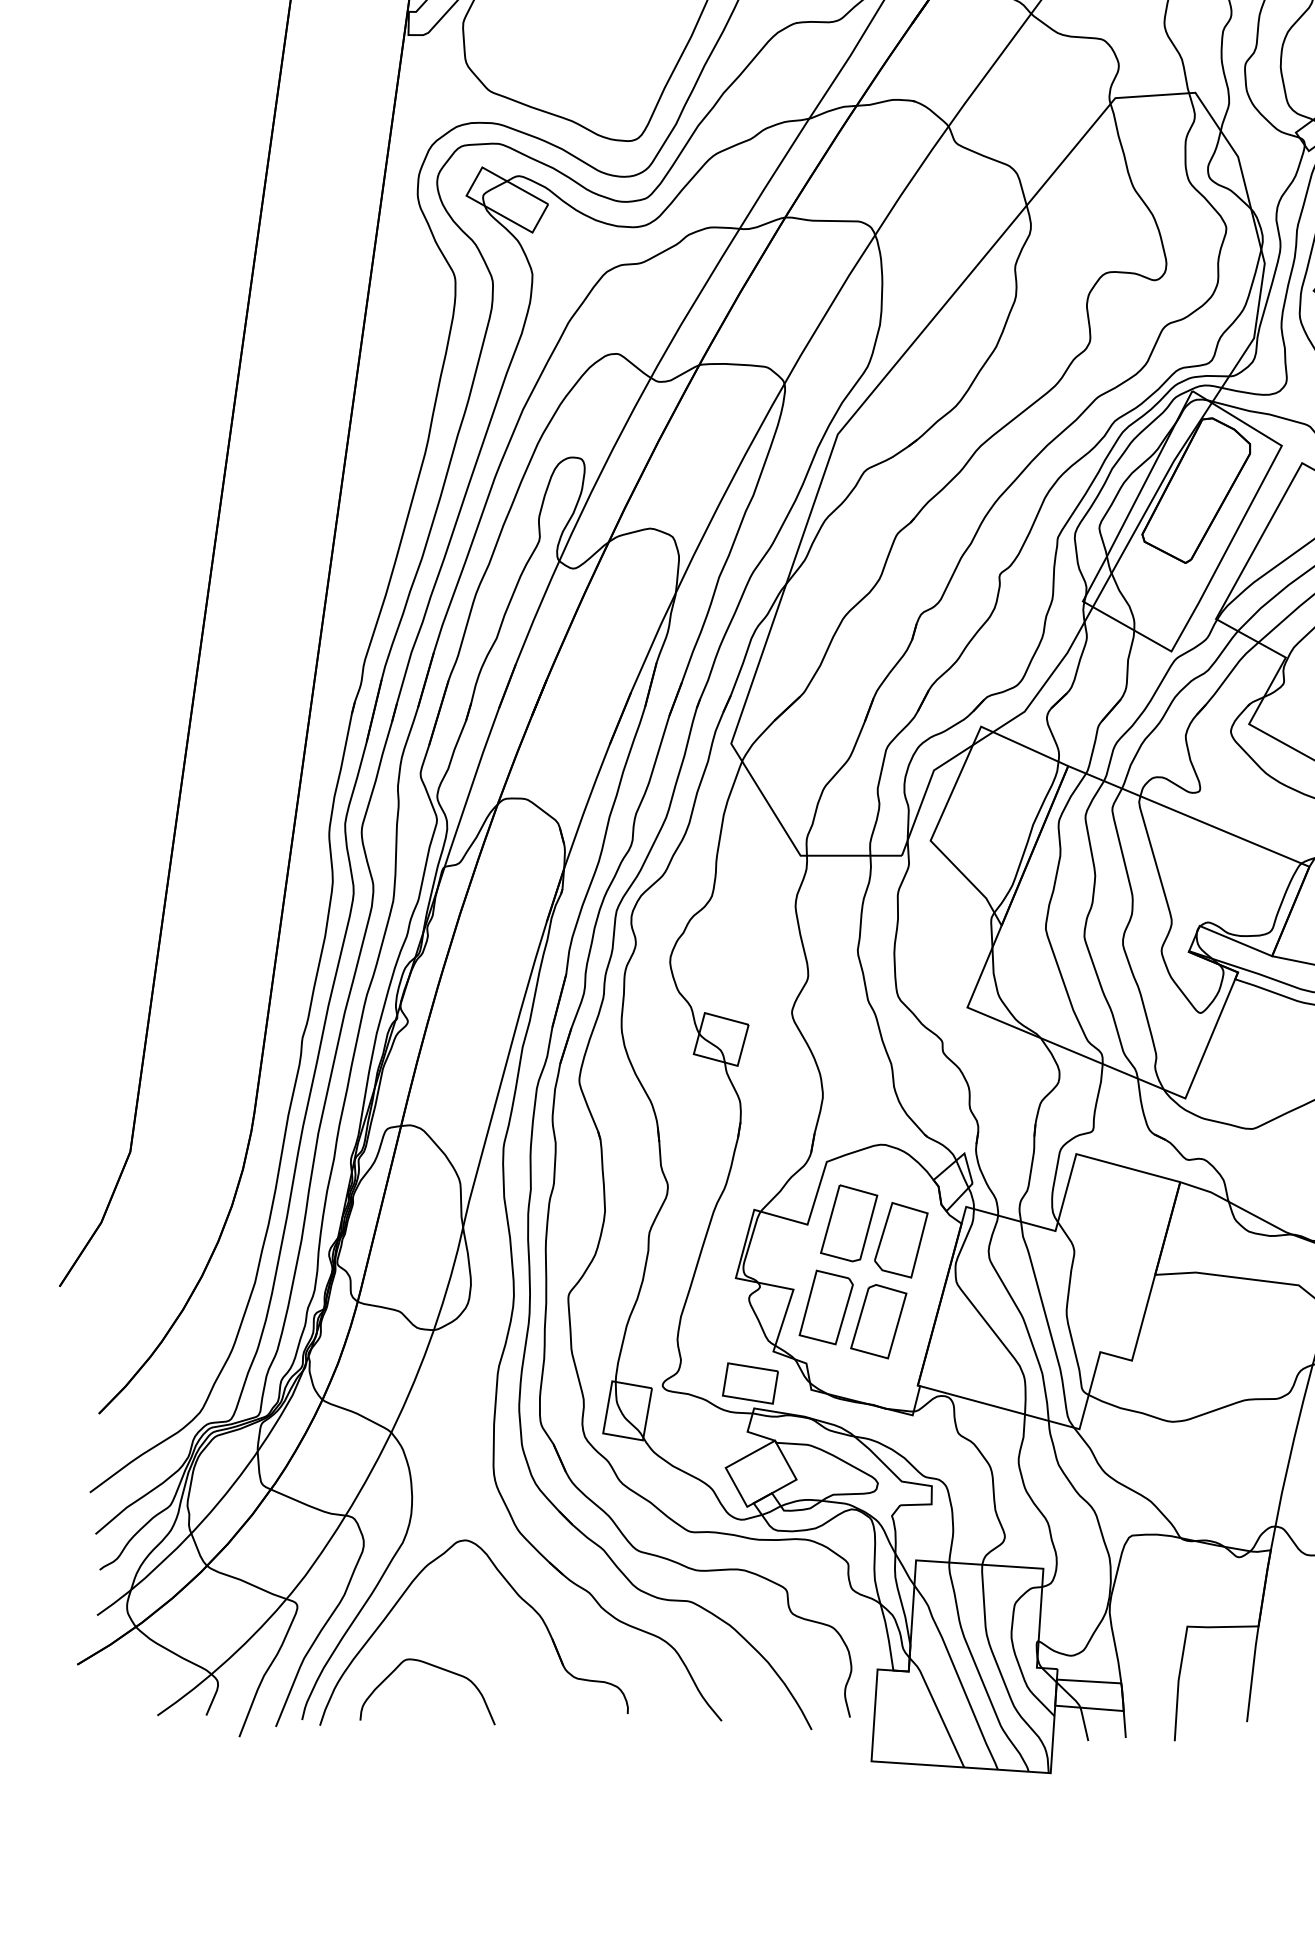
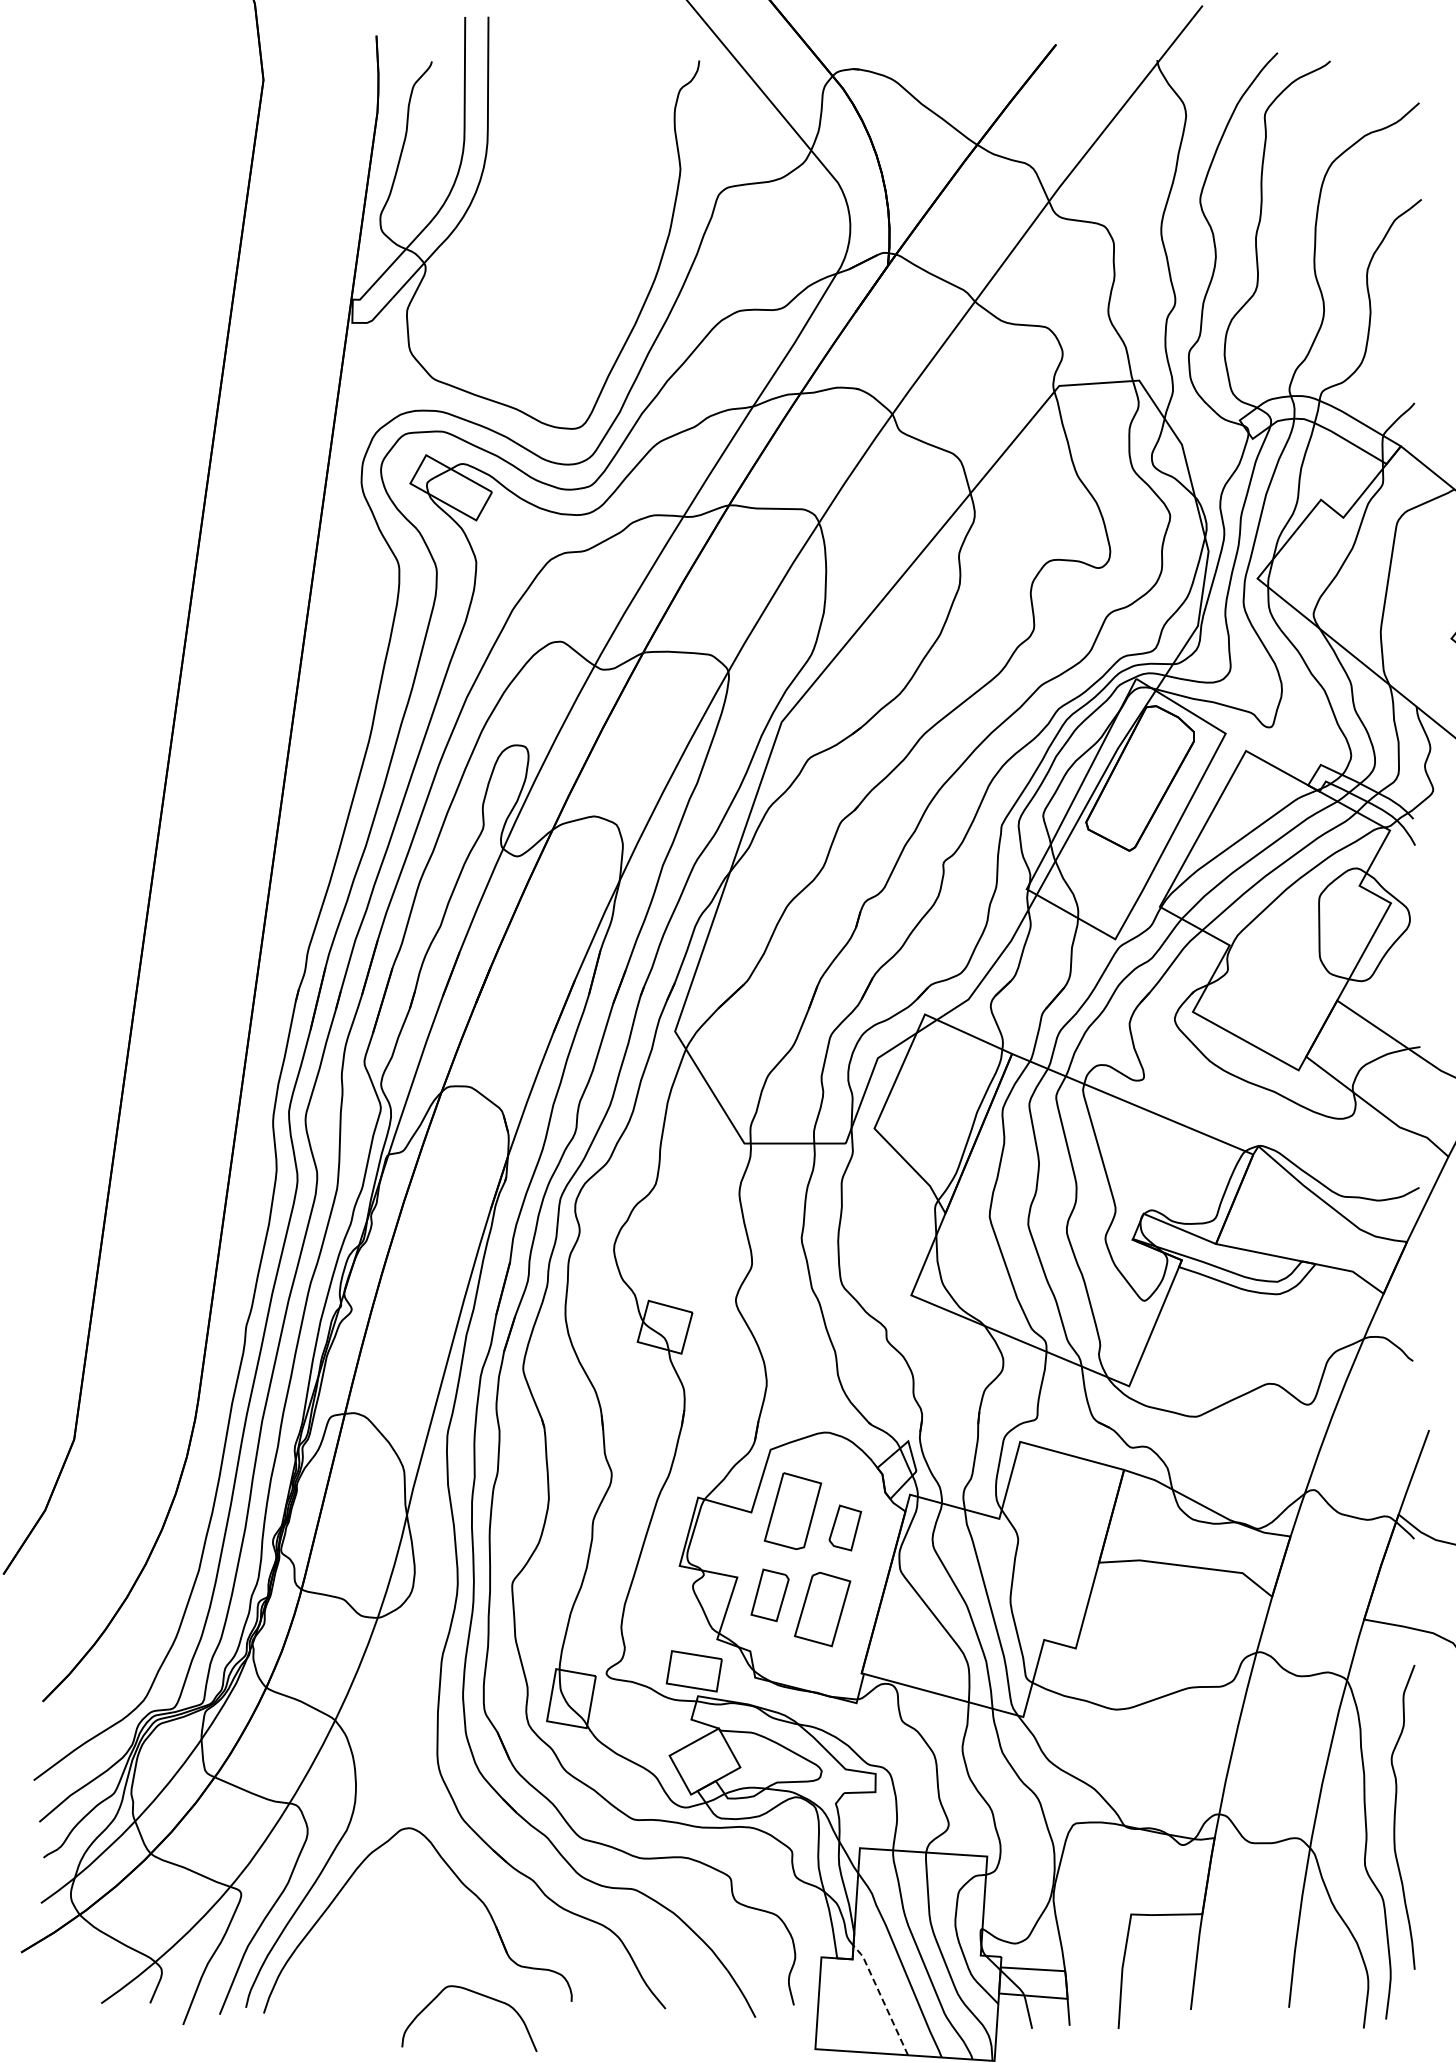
part: (901, 1239) -> (845, 1527), size x0.6
part: (825, 1307) -> (769, 1595), size x0.7
curve: (435, 1667) -> (477, 1994), moved
line: (937, 1710) -> (881, 1998), solid -> dashed

